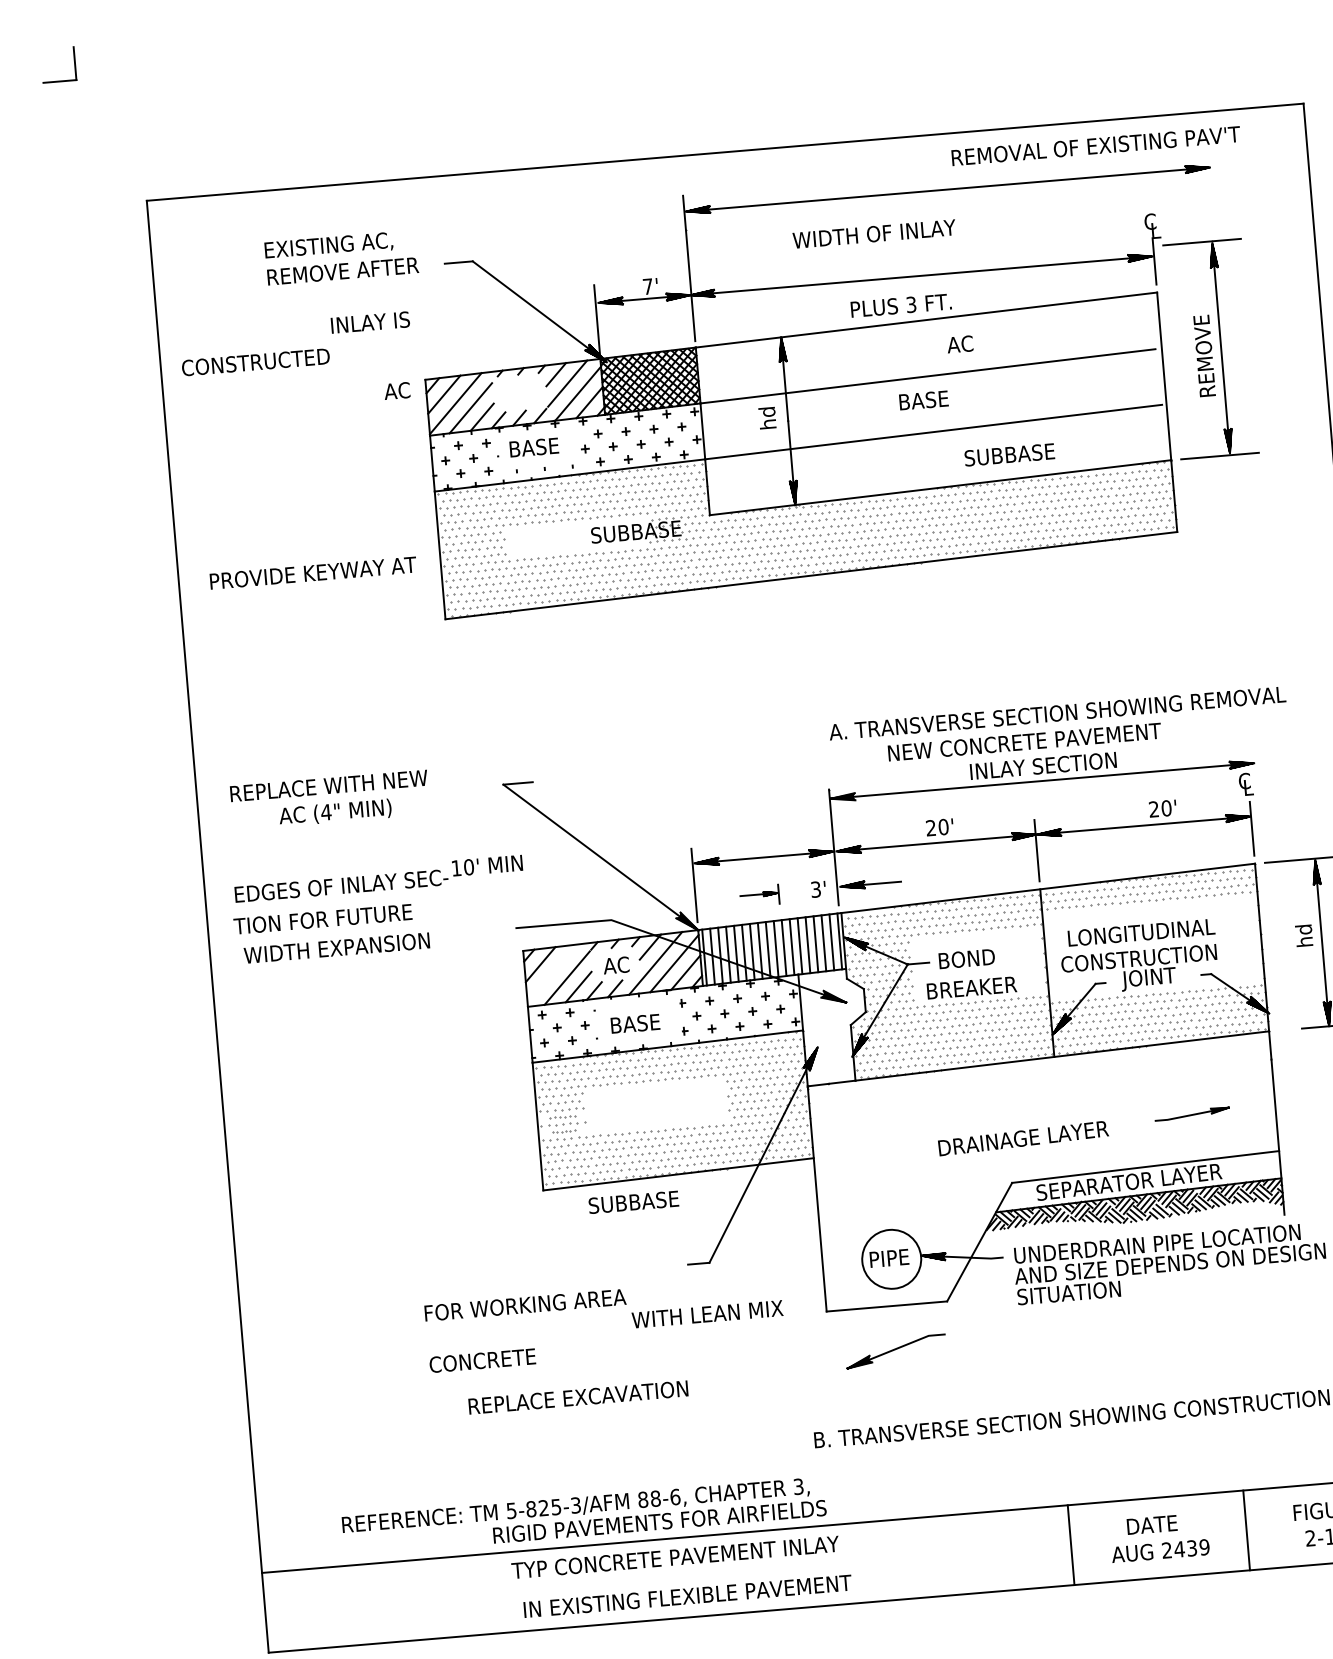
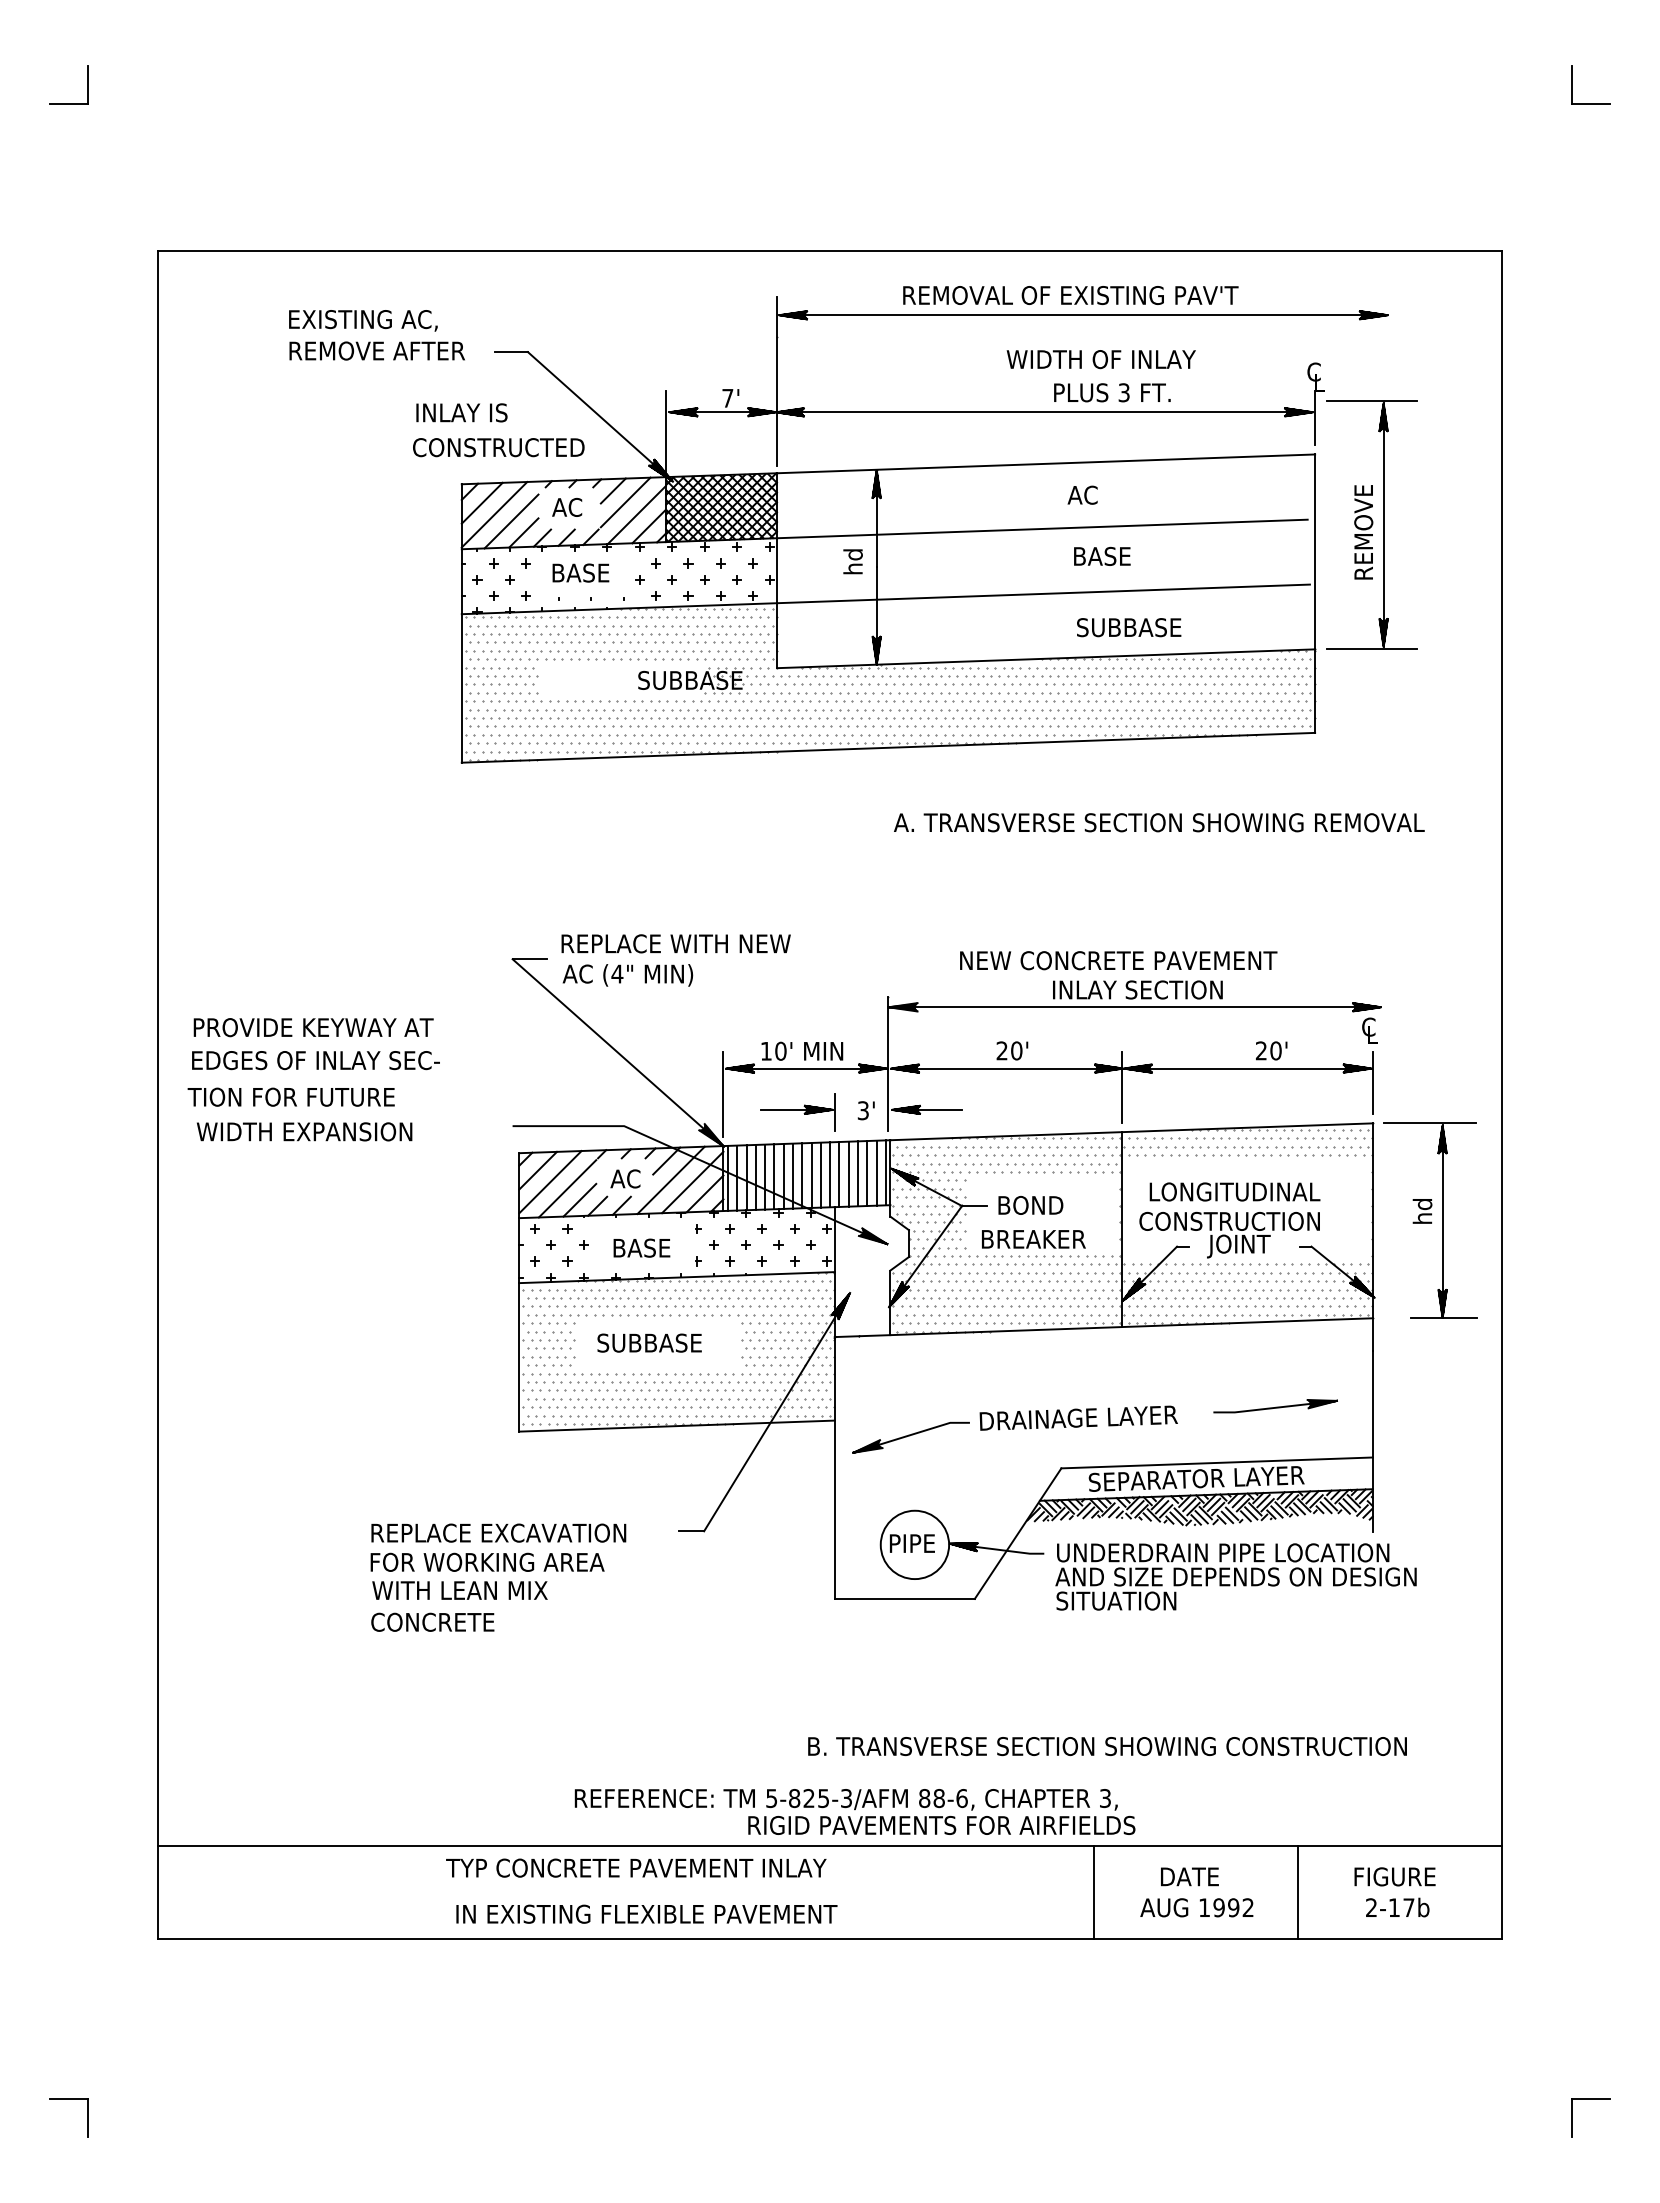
text: (1095, 146) -> (1070, 295), moved
text: (873, 234) -> (1100, 359), moved
text: (901, 305) -> (1112, 392), moved
text: (370, 322) -> (461, 412), moved
text: (255, 362) -> (498, 447), moved
text: (397, 391) -> (567, 507), moved
text: (923, 399) -> (1102, 555), moved
text: (313, 573) -> (313, 1027), moved
text: (1057, 713) -> (1159, 822), moved
text: (328, 785) -> (675, 943), moved
text: (335, 812) -> (627, 975), moved
text: (487, 865) -> (802, 1050), moved
part: (759, 895) -> (797, 1112), size x1.67
line: (552, 973) -> (550, 1182), added
part: (1191, 1114) -> (1275, 1406), size x1.43
part: (563, 1116) -> (549, 1348), size x1.43
part: (564, 1131) -> (549, 1365), size x1.67
text: (633, 1201) -> (649, 1342), moved
text: (707, 1314) -> (459, 1590), moved
part: (895, 1351) -> (910, 1437), moved
text: (578, 1397) -> (498, 1532), moved
text: (583, 1516) -> (854, 1811), moved
text: (1185, 1548) -> (1226, 1907), 2439 -> 1992

